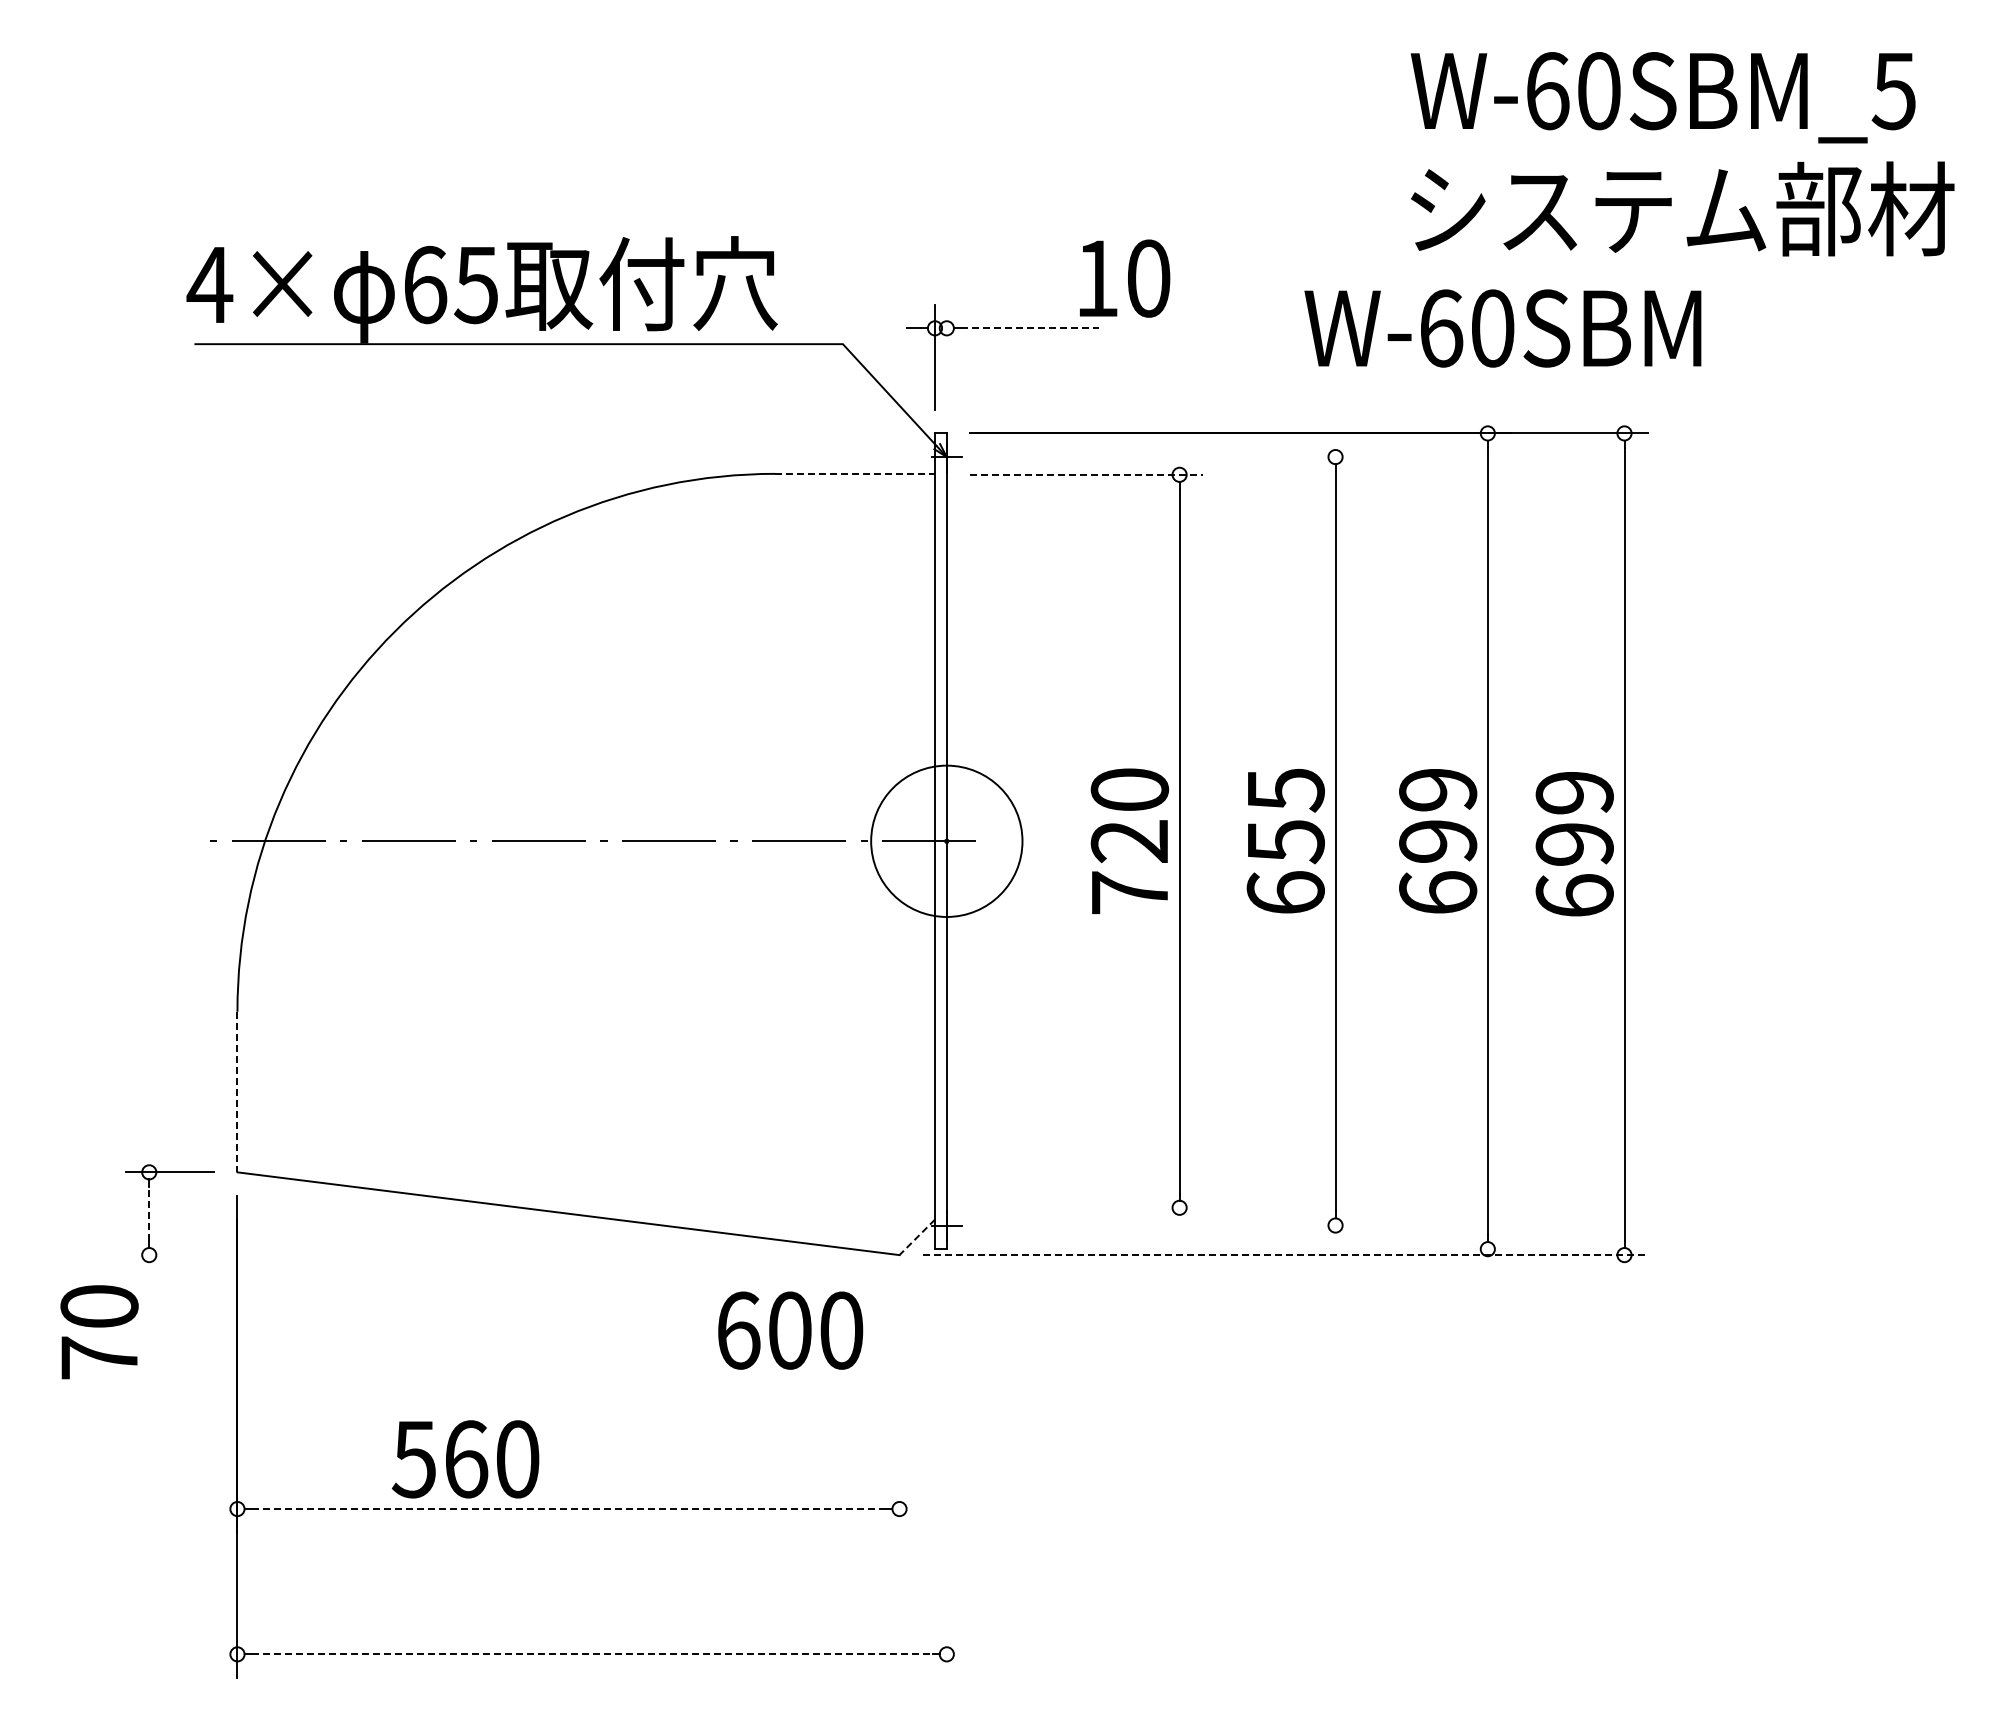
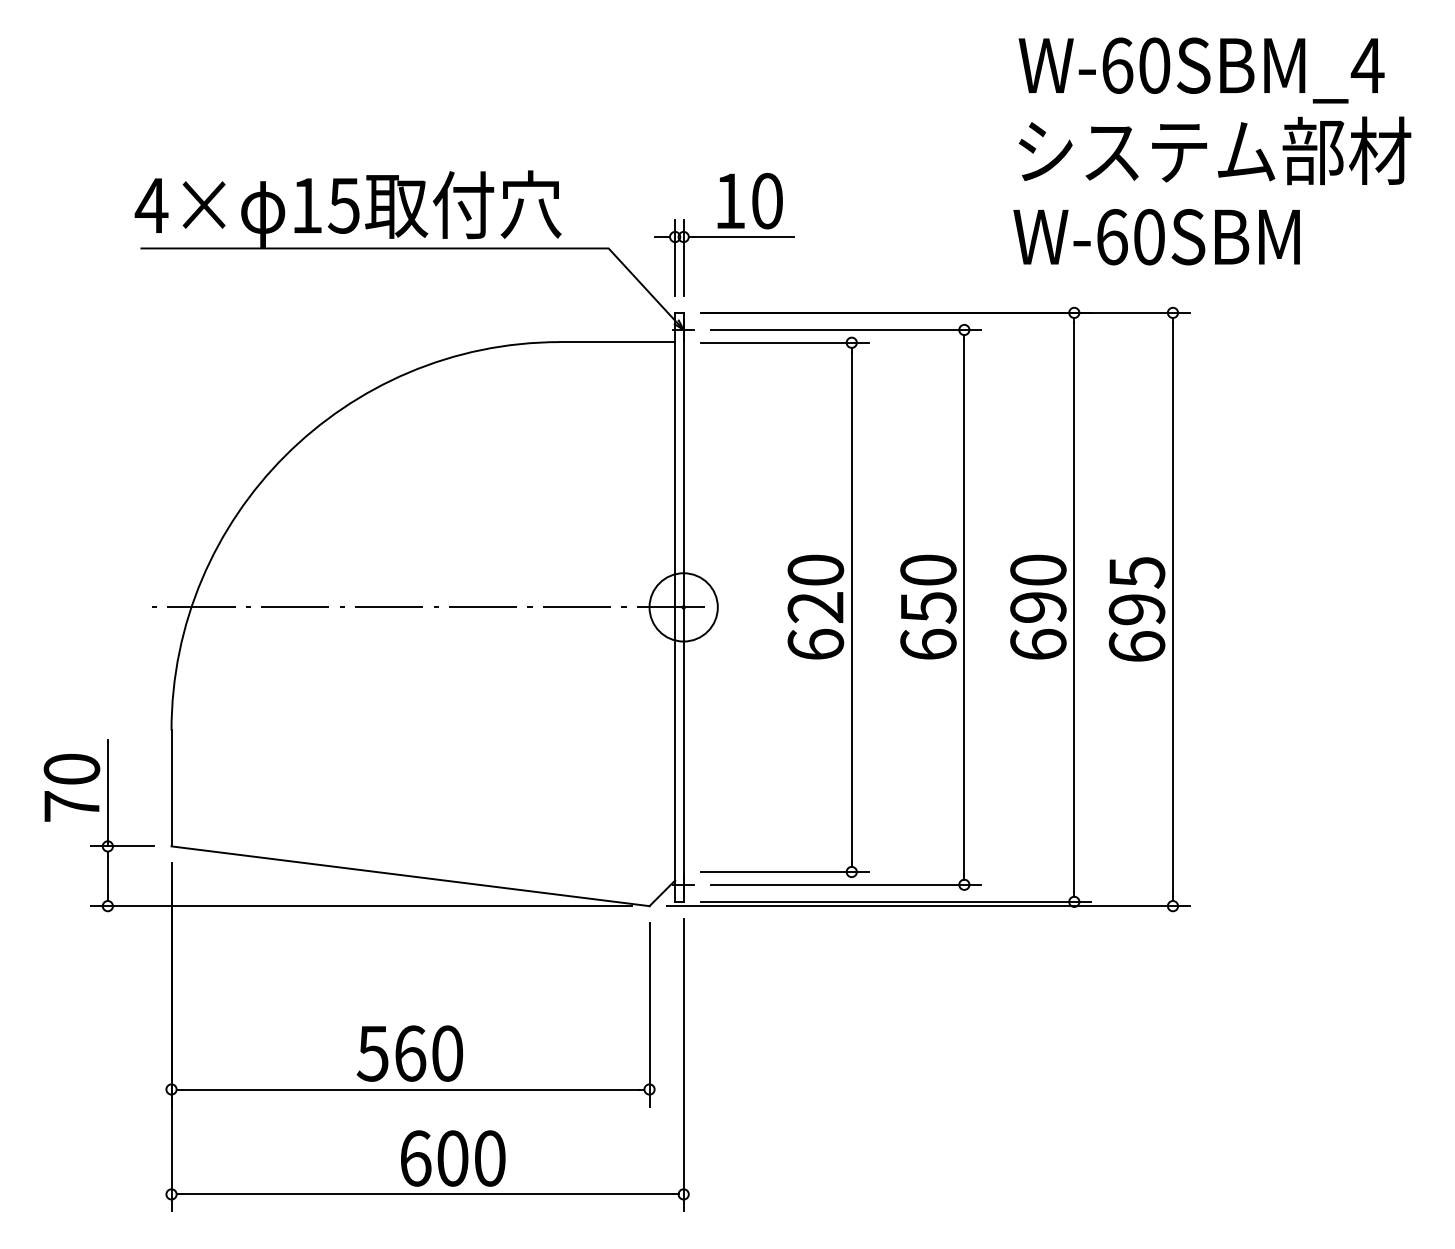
text: (1893, 91) -> (1367, 66), W-60SBM_5 -> W-60SBM_4
text: (1125, 278) -> (750, 201), moved
text: (426, 284) -> (308, 205), 65 -> 15
line: (1030, 328) -> (744, 237), dashed -> solid
text: (1502, 328) -> (1156, 237), moved
line: (946, 356) -> (683, 257), added
line: (1172, 457) -> (846, 330), added
line: (855, 473) -> (617, 341), dashed -> solid
line: (1087, 474) -> (785, 342), dashed -> solid
text: (1438, 789) -> (1038, 569), 699 -> 690
text: (1285, 790) -> (928, 570), 655 -> 650
text: (1574, 793) -> (1136, 572), 699 -> 695
circle: (946, 841) -> (683, 607), size x0.62
text: (1129, 892) -> (815, 644), 720 -> 620
line: (237, 1092) -> (171, 788), dashed -> solid
line: (149, 1098) -> (108, 793), added
line: (1086, 1207) -> (784, 871), added
line: (149, 1213) -> (108, 876), dashed -> solid
line: (1172, 1225) -> (846, 884), added
line: (916, 1237) -> (661, 893), dashed -> solid
line: (1240, 1249) -> (895, 902), added
line: (500, 1255) -> (361, 906), added
line: (1286, 1255) -> (928, 906), dashed -> solid
text: (790, 1330) -> (453, 1158), moved
text: (99, 1332) -> (71, 788), moved
line: (899, 1405) -> (649, 1014), added
text: (465, 1459) -> (409, 1053), moved
line: (946, 1475) -> (683, 1065), added
line: (568, 1509) -> (410, 1089), dashed -> solid
line: (592, 1654) -> (427, 1194), dashed -> solid

